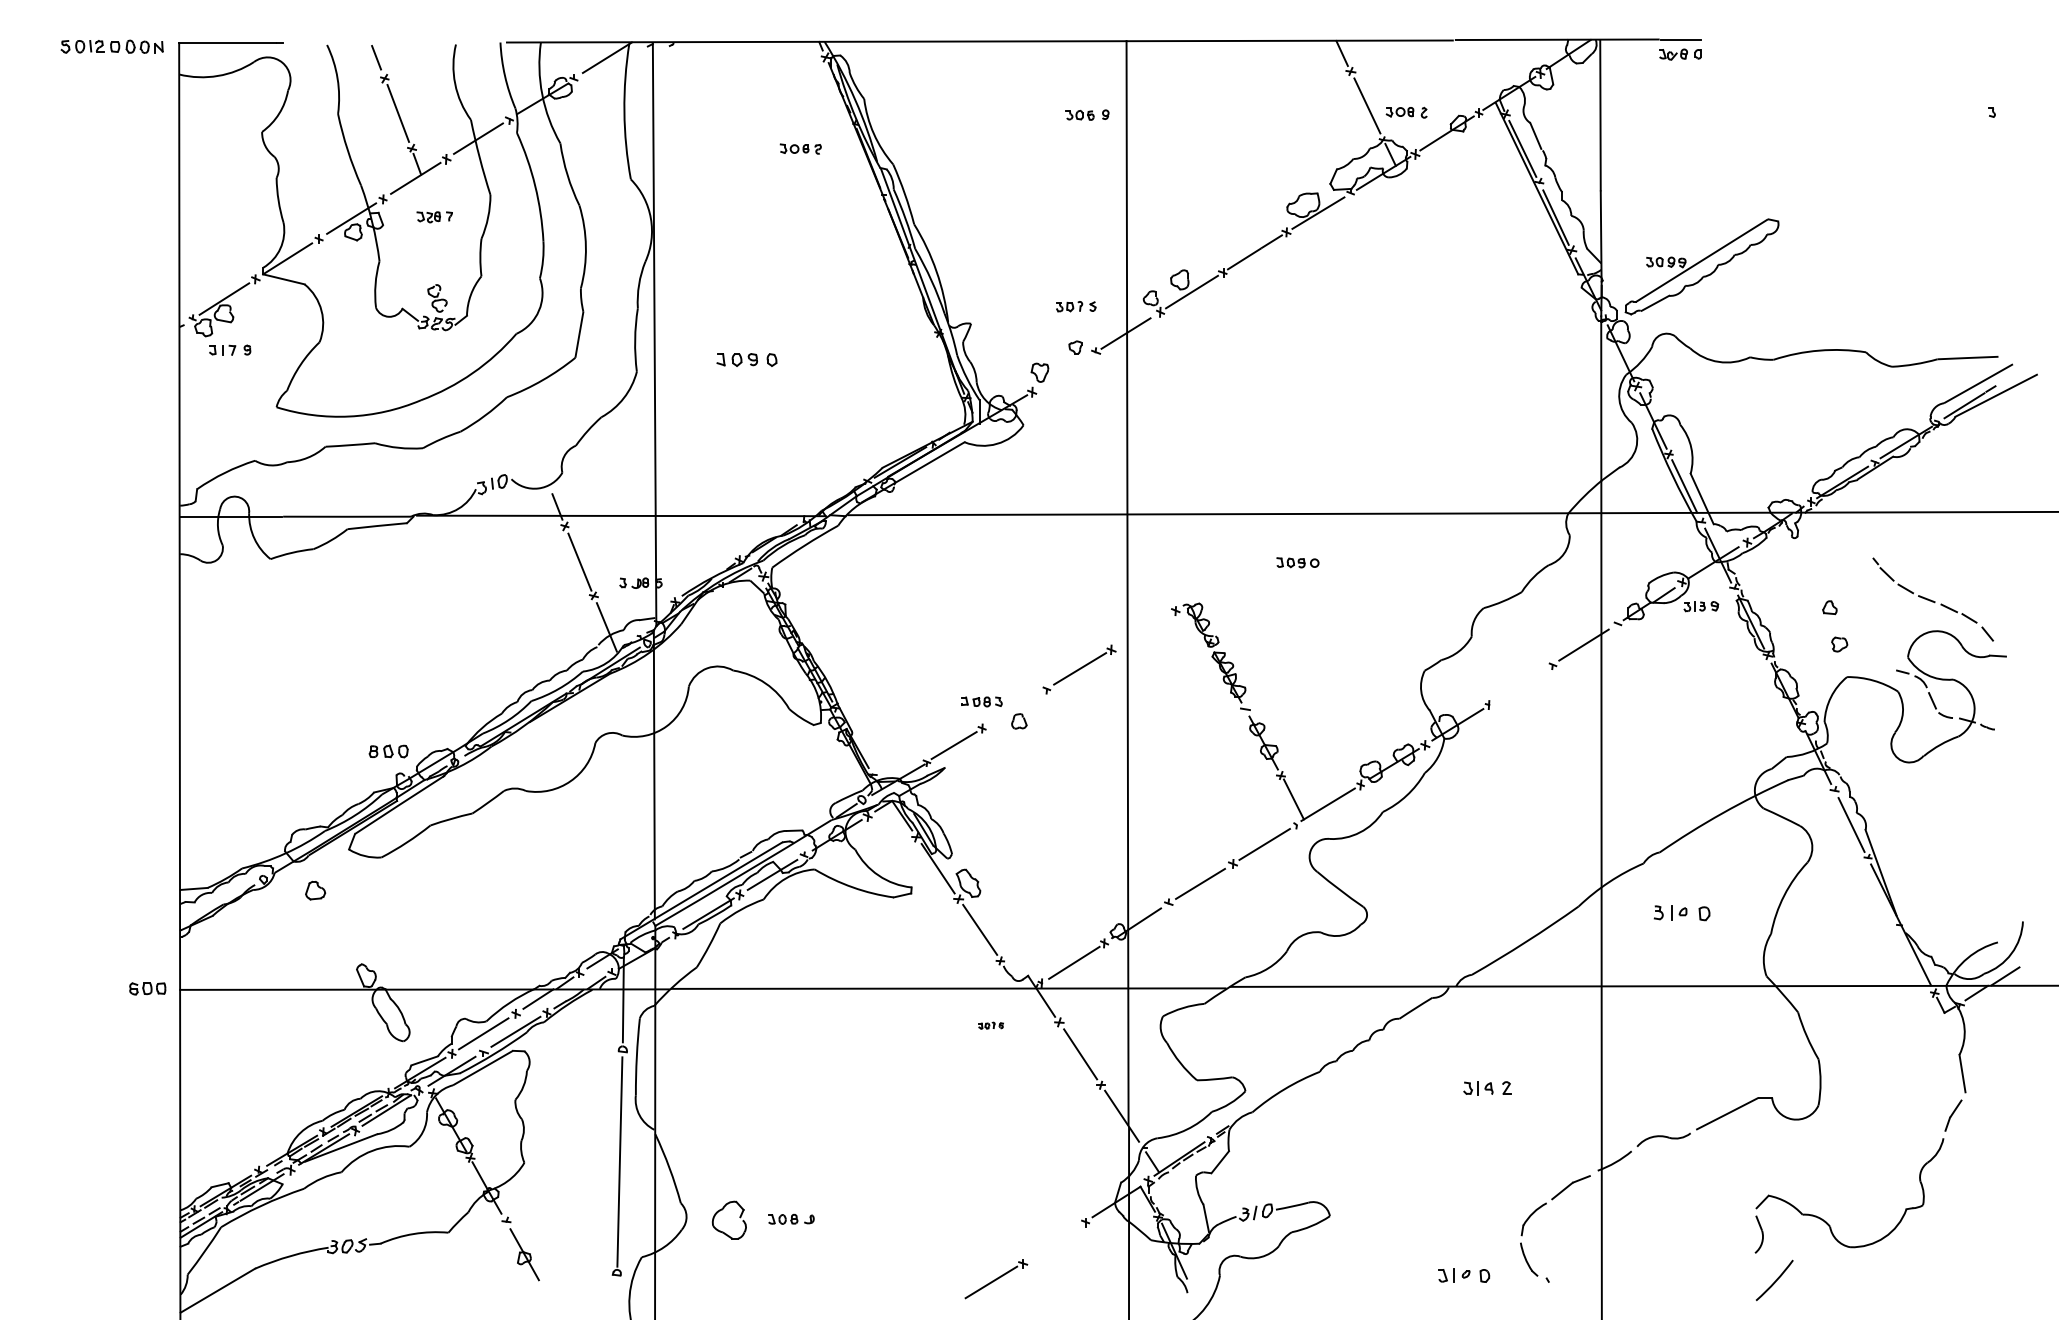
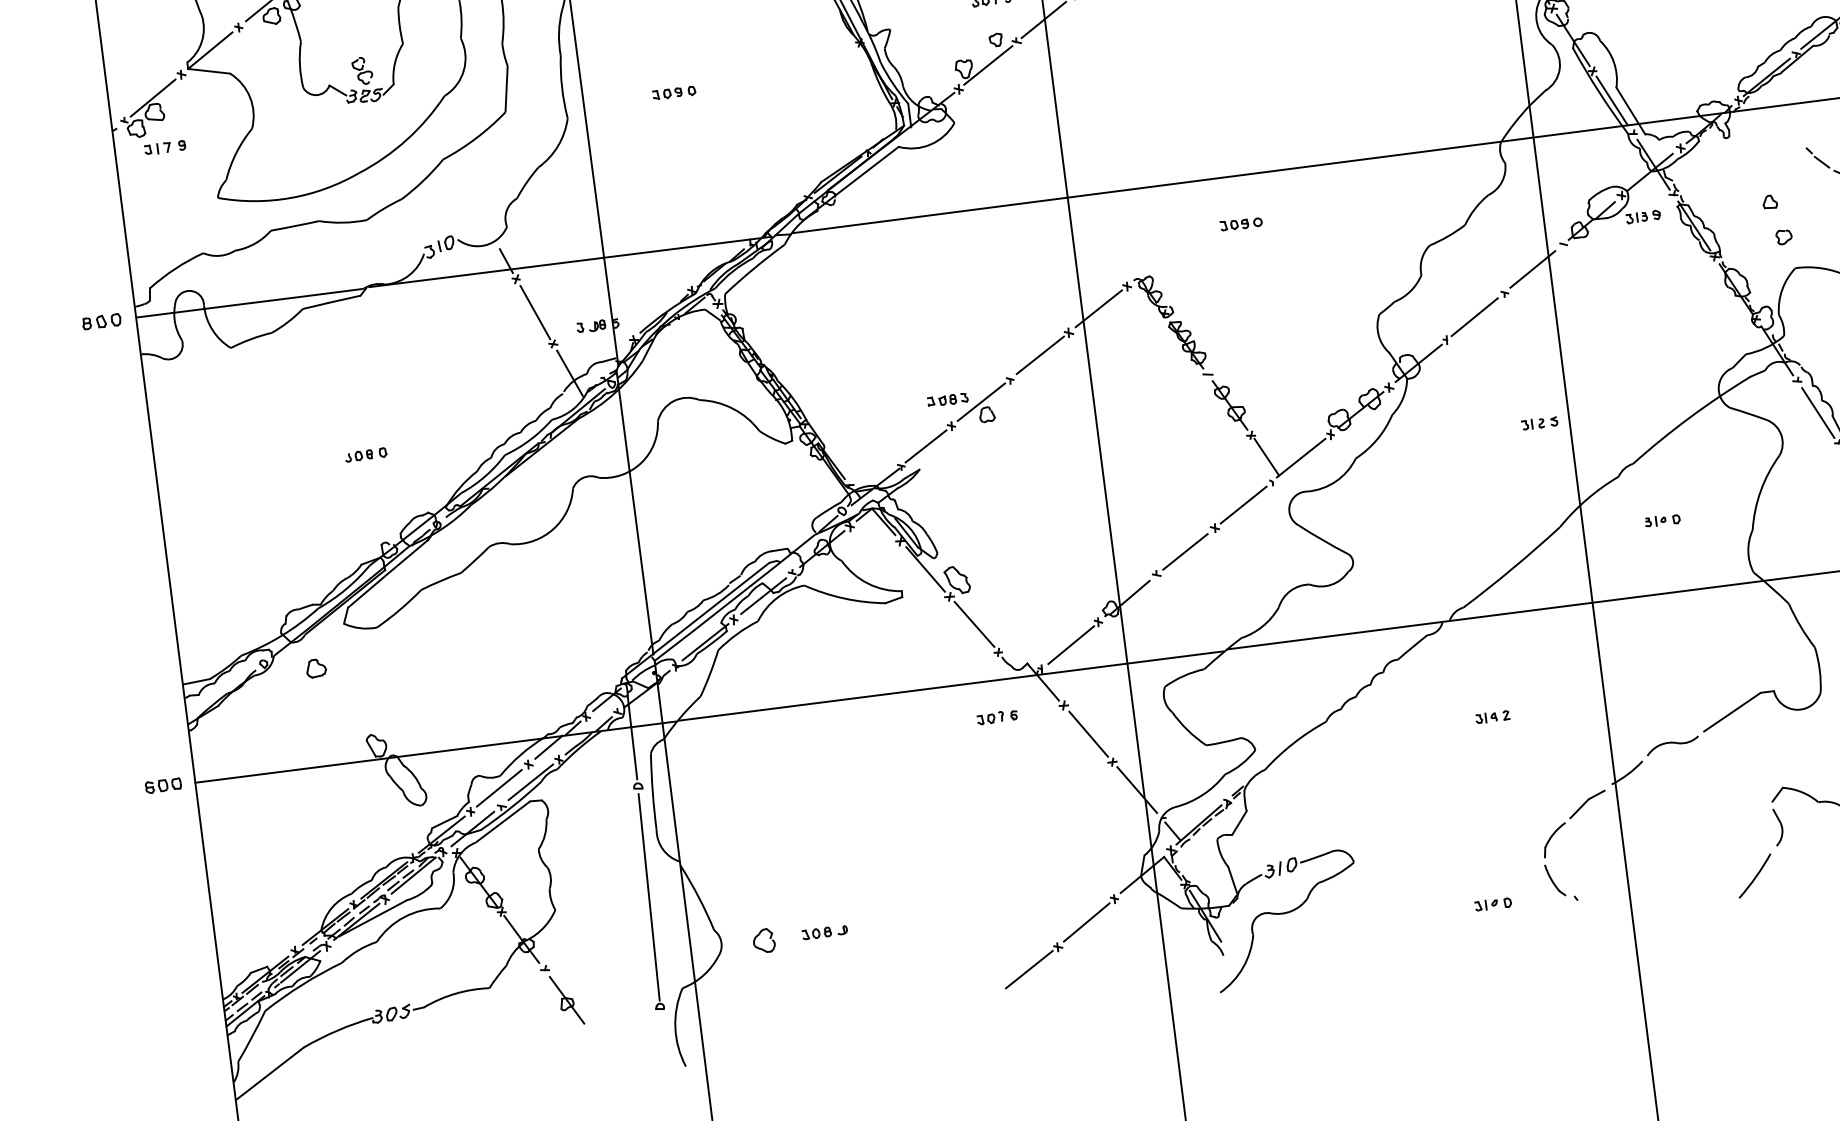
part: (746, 359) -> (673, 92), size x0.71
line: (1064, 371) -> (988, 64), added
line: (1144, 629) -> (1098, 308), added
part: (392, 682) -> (366, 454), added
line: (1519, 685) -> (1474, 317), added
line: (1015, 708) -> (981, 402), added
part: (388, 751) -> (101, 321), moved
part: (1571, 800) -> (1539, 423), added
part: (1682, 912) -> (1662, 520), size x0.62
part: (990, 1025) -> (996, 717), size x1.67
part: (1486, 1088) -> (1492, 717), size x0.71
part: (729, 1219) -> (764, 940), size x0.62
line: (1054, 1242) -> (1086, 922), added
part: (1463, 1275) -> (1492, 904), size x0.71
arc: (1775, 1280) -> (1755, 875), moved

